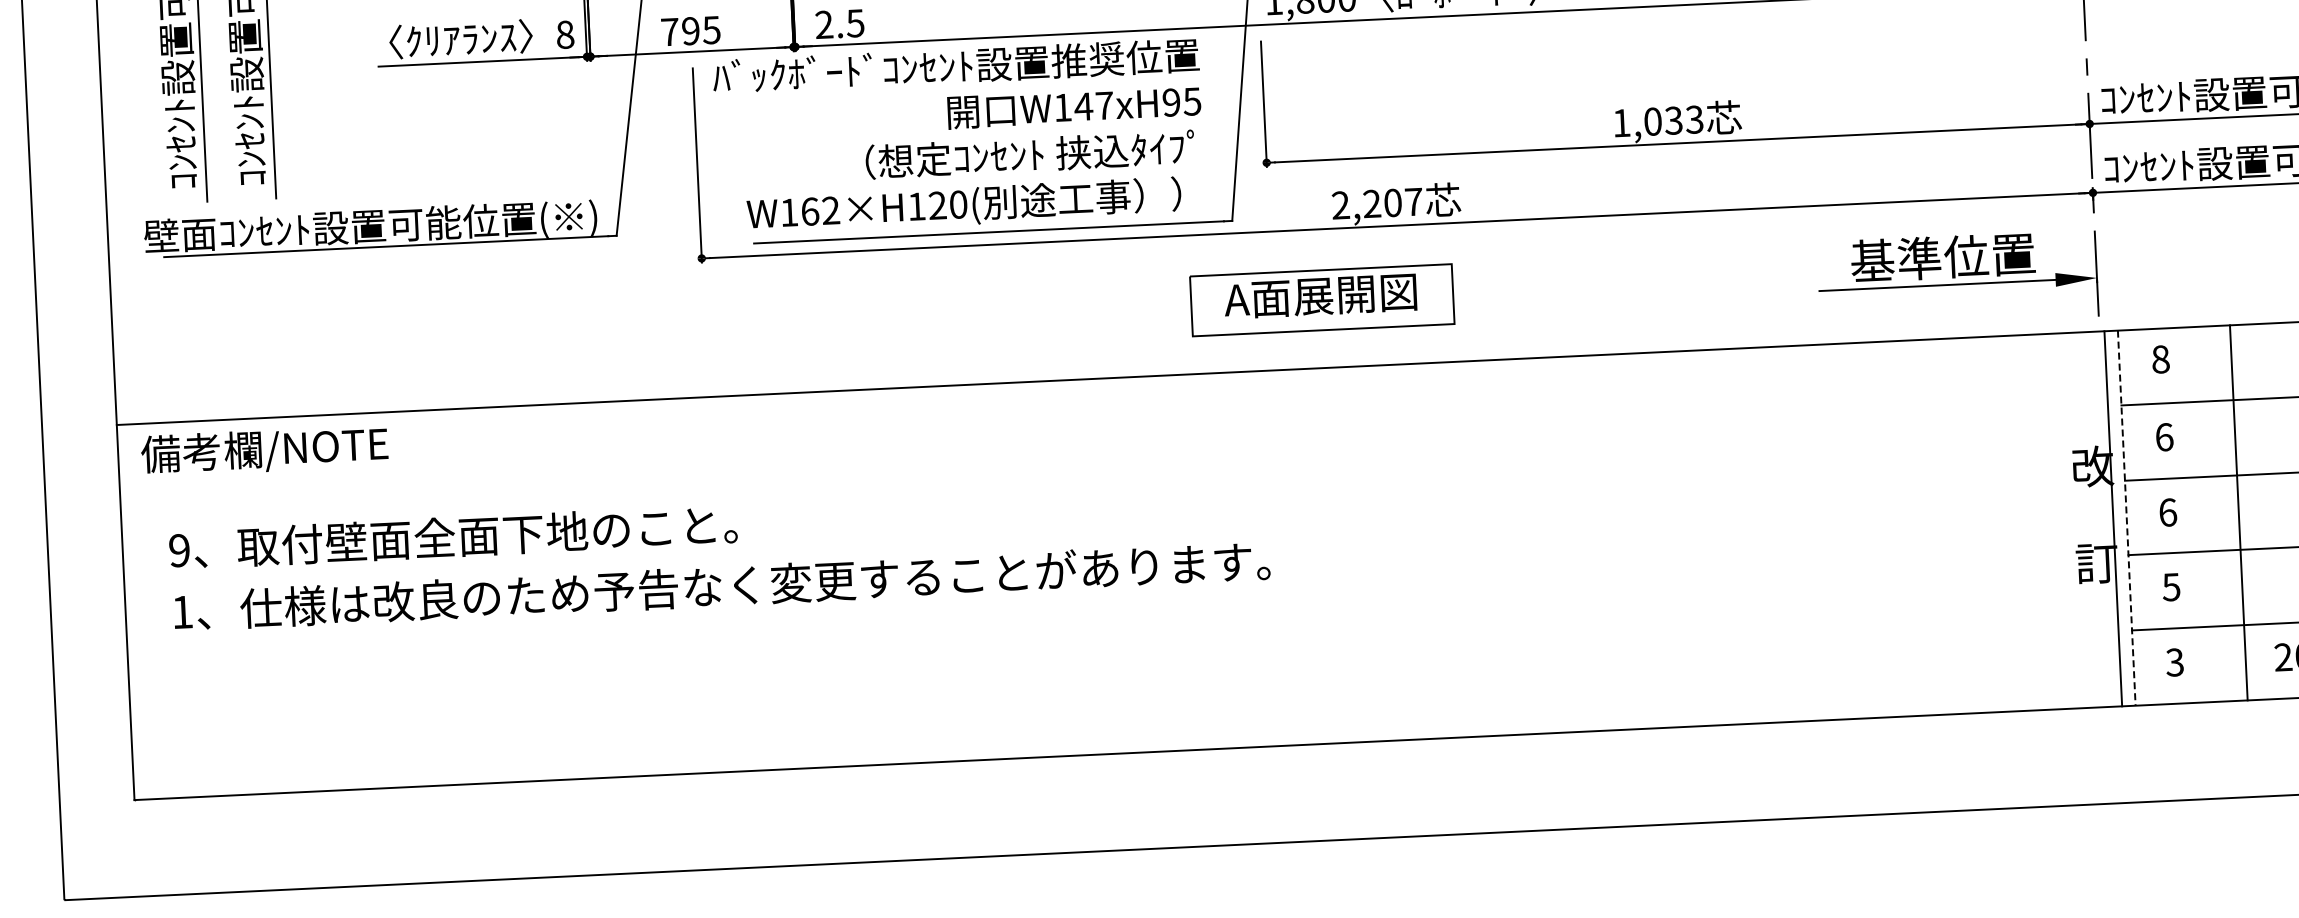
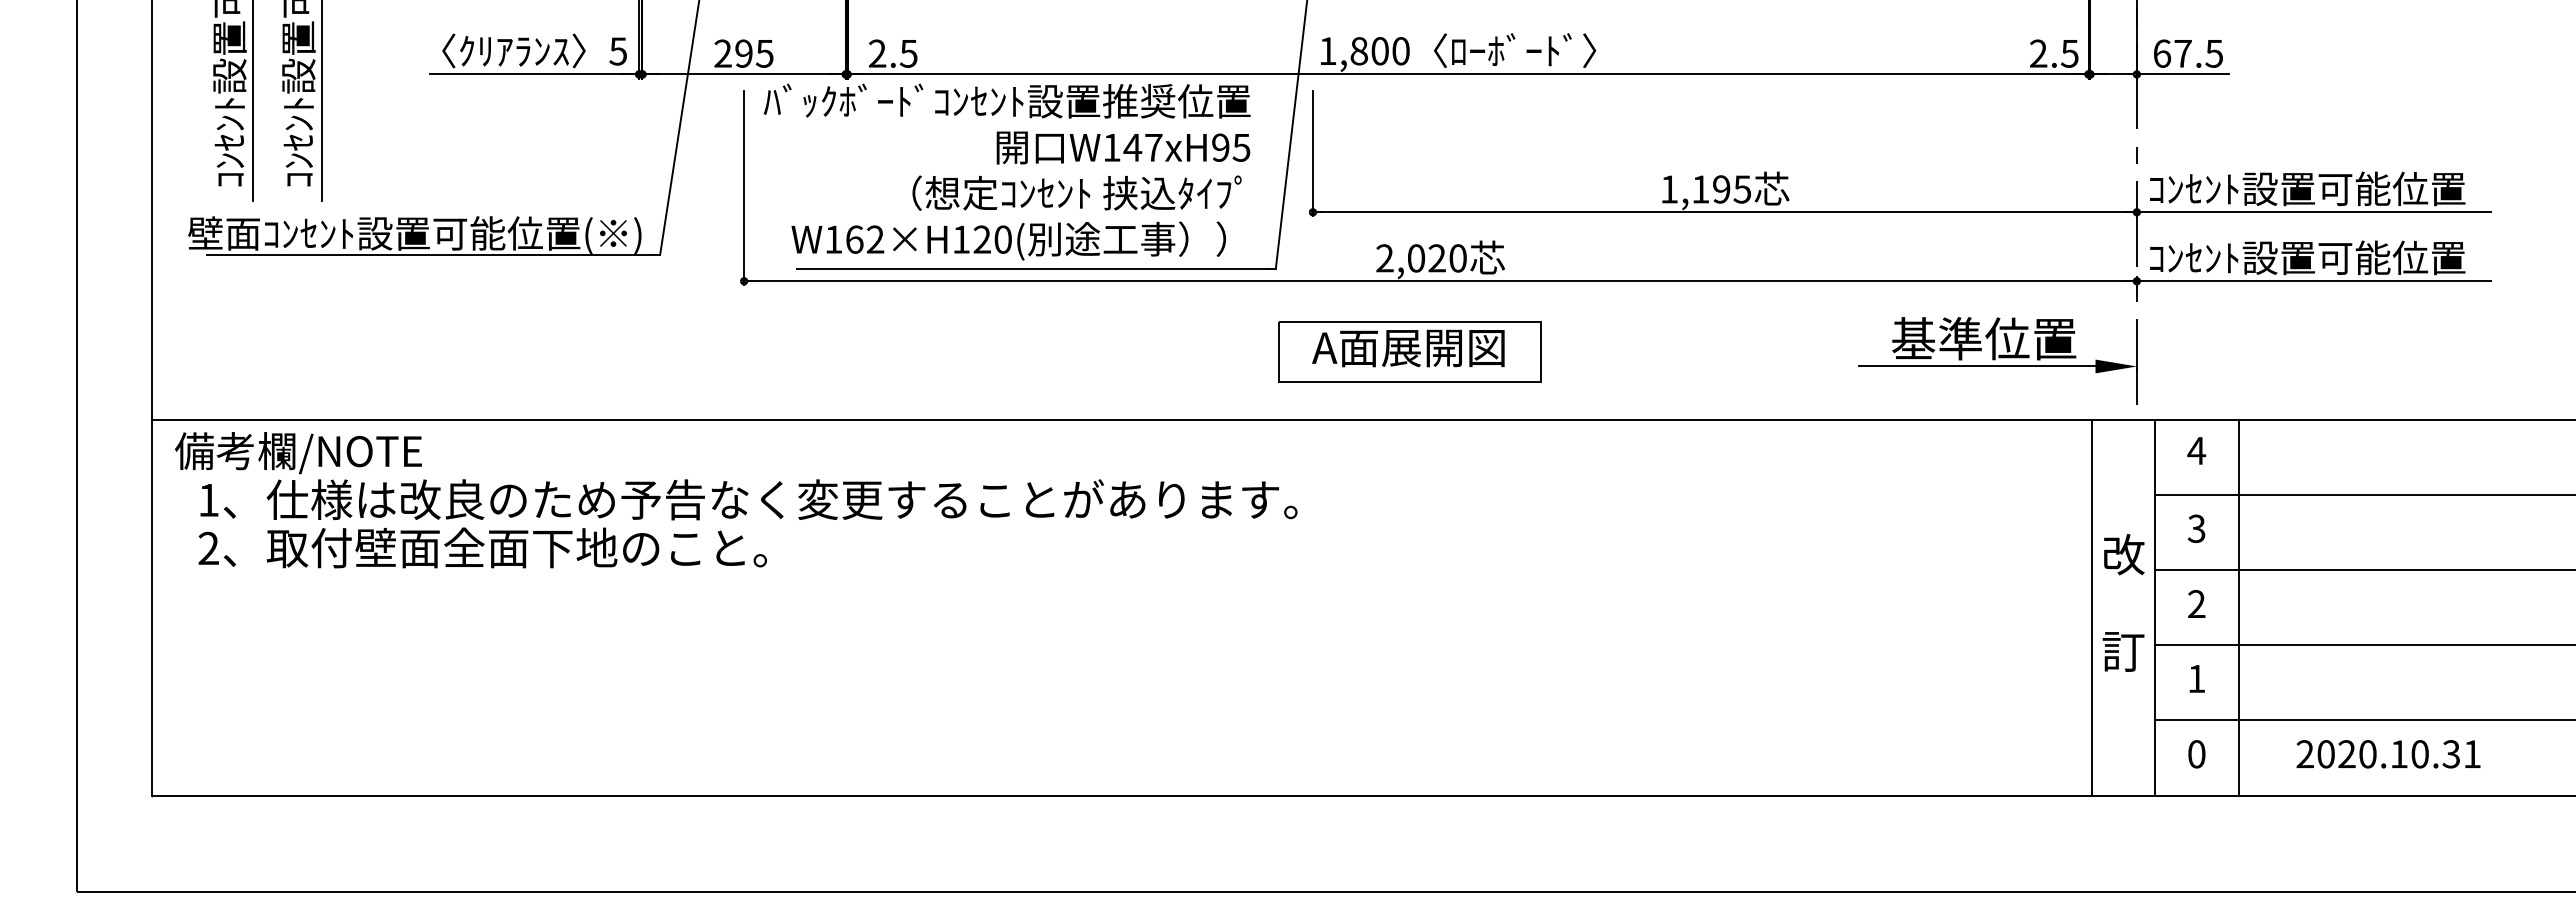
text: (669, 31) -> (722, 53), 795 -> 295
text: (565, 34) -> (618, 51), 8 -> 5
text: (1673, 120) -> (1721, 189), 1,033 -> 1,195
text: (1392, 203) -> (1436, 258), 2,207 -> 2,020
part: (1321, 299) -> (1409, 351), moved
text: (2160, 359) -> (2196, 450), 8 -> 4
text: (2164, 437) -> (2196, 528), 6 -> 3
text: (2167, 512) -> (2196, 604), 6 -> 2
line: (2238, 512) -> (2238, 607), moved
line: (2126, 517) -> (2155, 607), dashed -> solid
line: (2112, 518) -> (2091, 607), moved
text: (179, 550) -> (208, 548), 9 -> 2
text: (721, 586) -> (748, 499), moved
text: (2171, 587) -> (2196, 679), 5 -> 1
text: (2174, 662) -> (2196, 754), 3 -> 0

